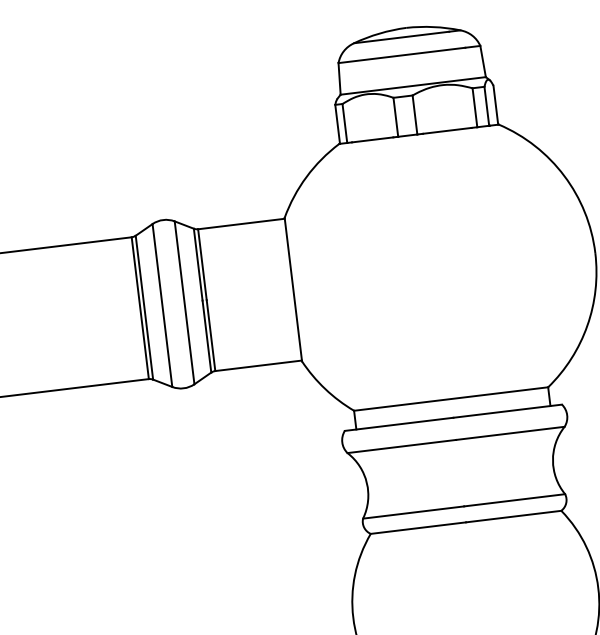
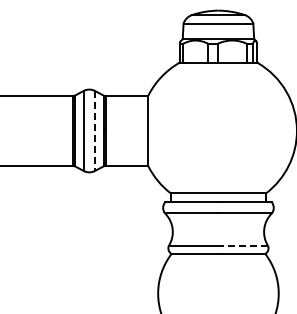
line: (184, 303) -> (94, 131), solid -> dashed
line: (515, 501) -> (243, 246), solid -> dashed

